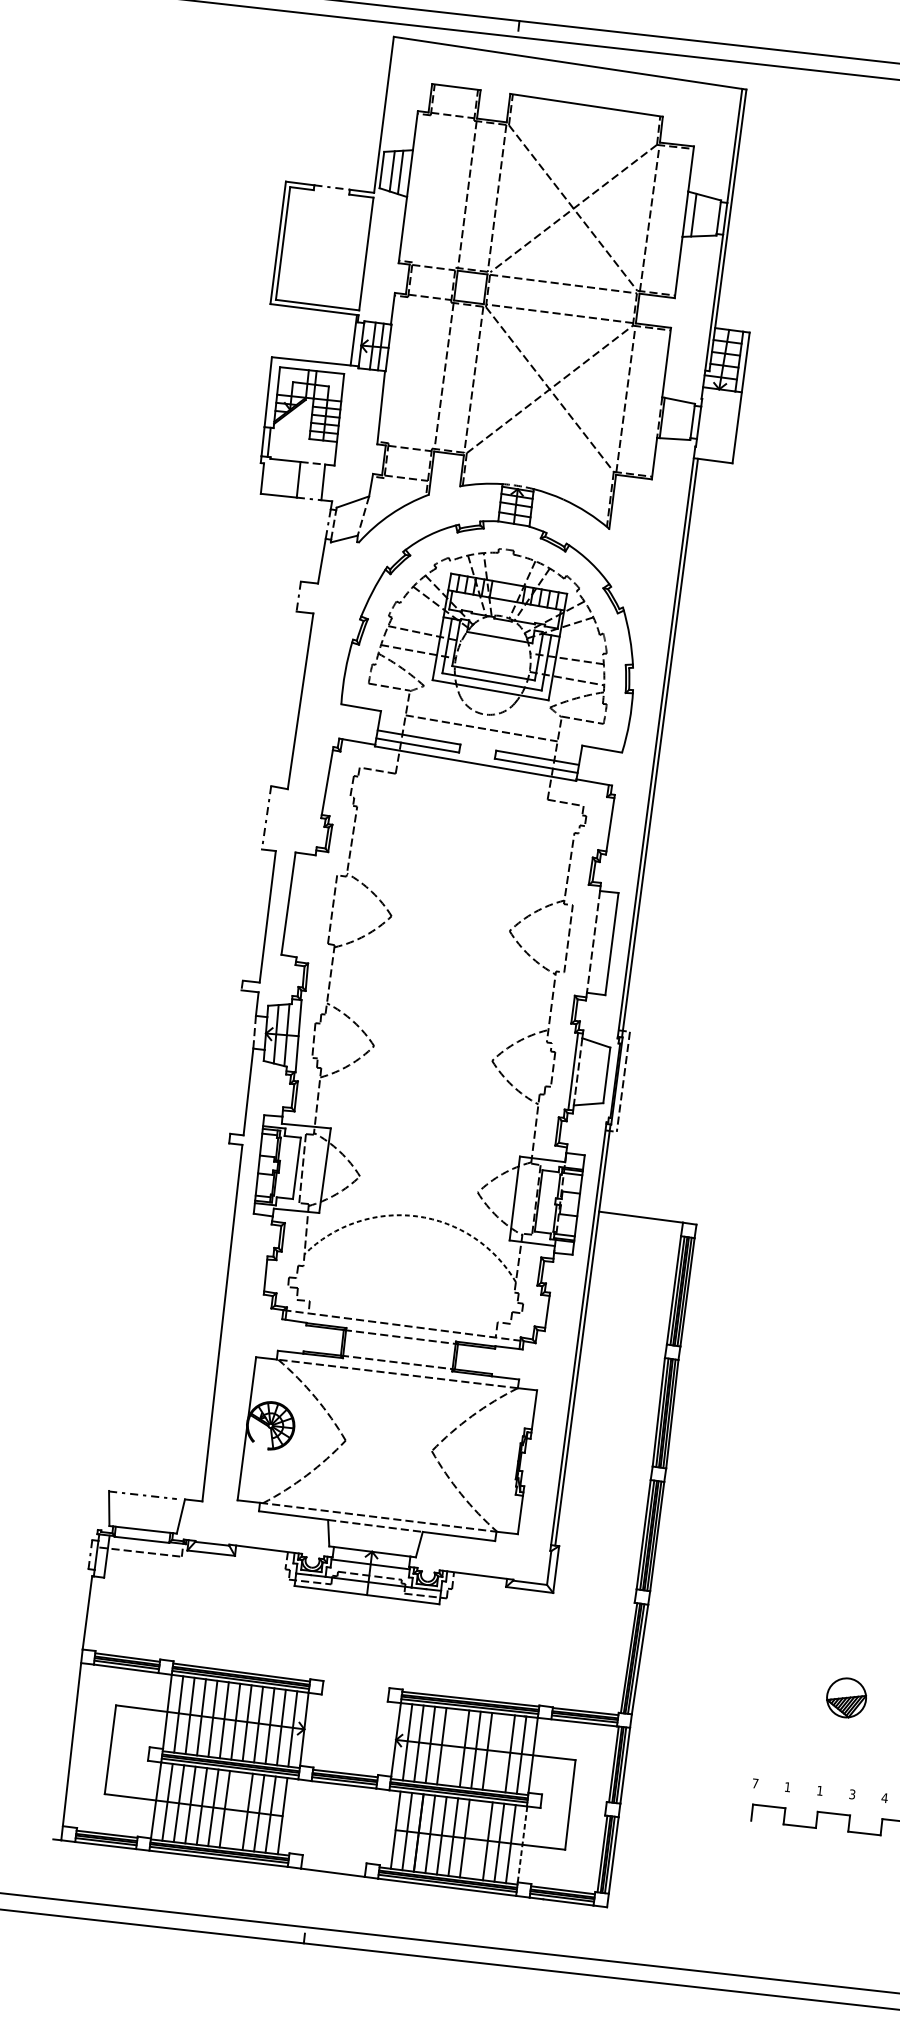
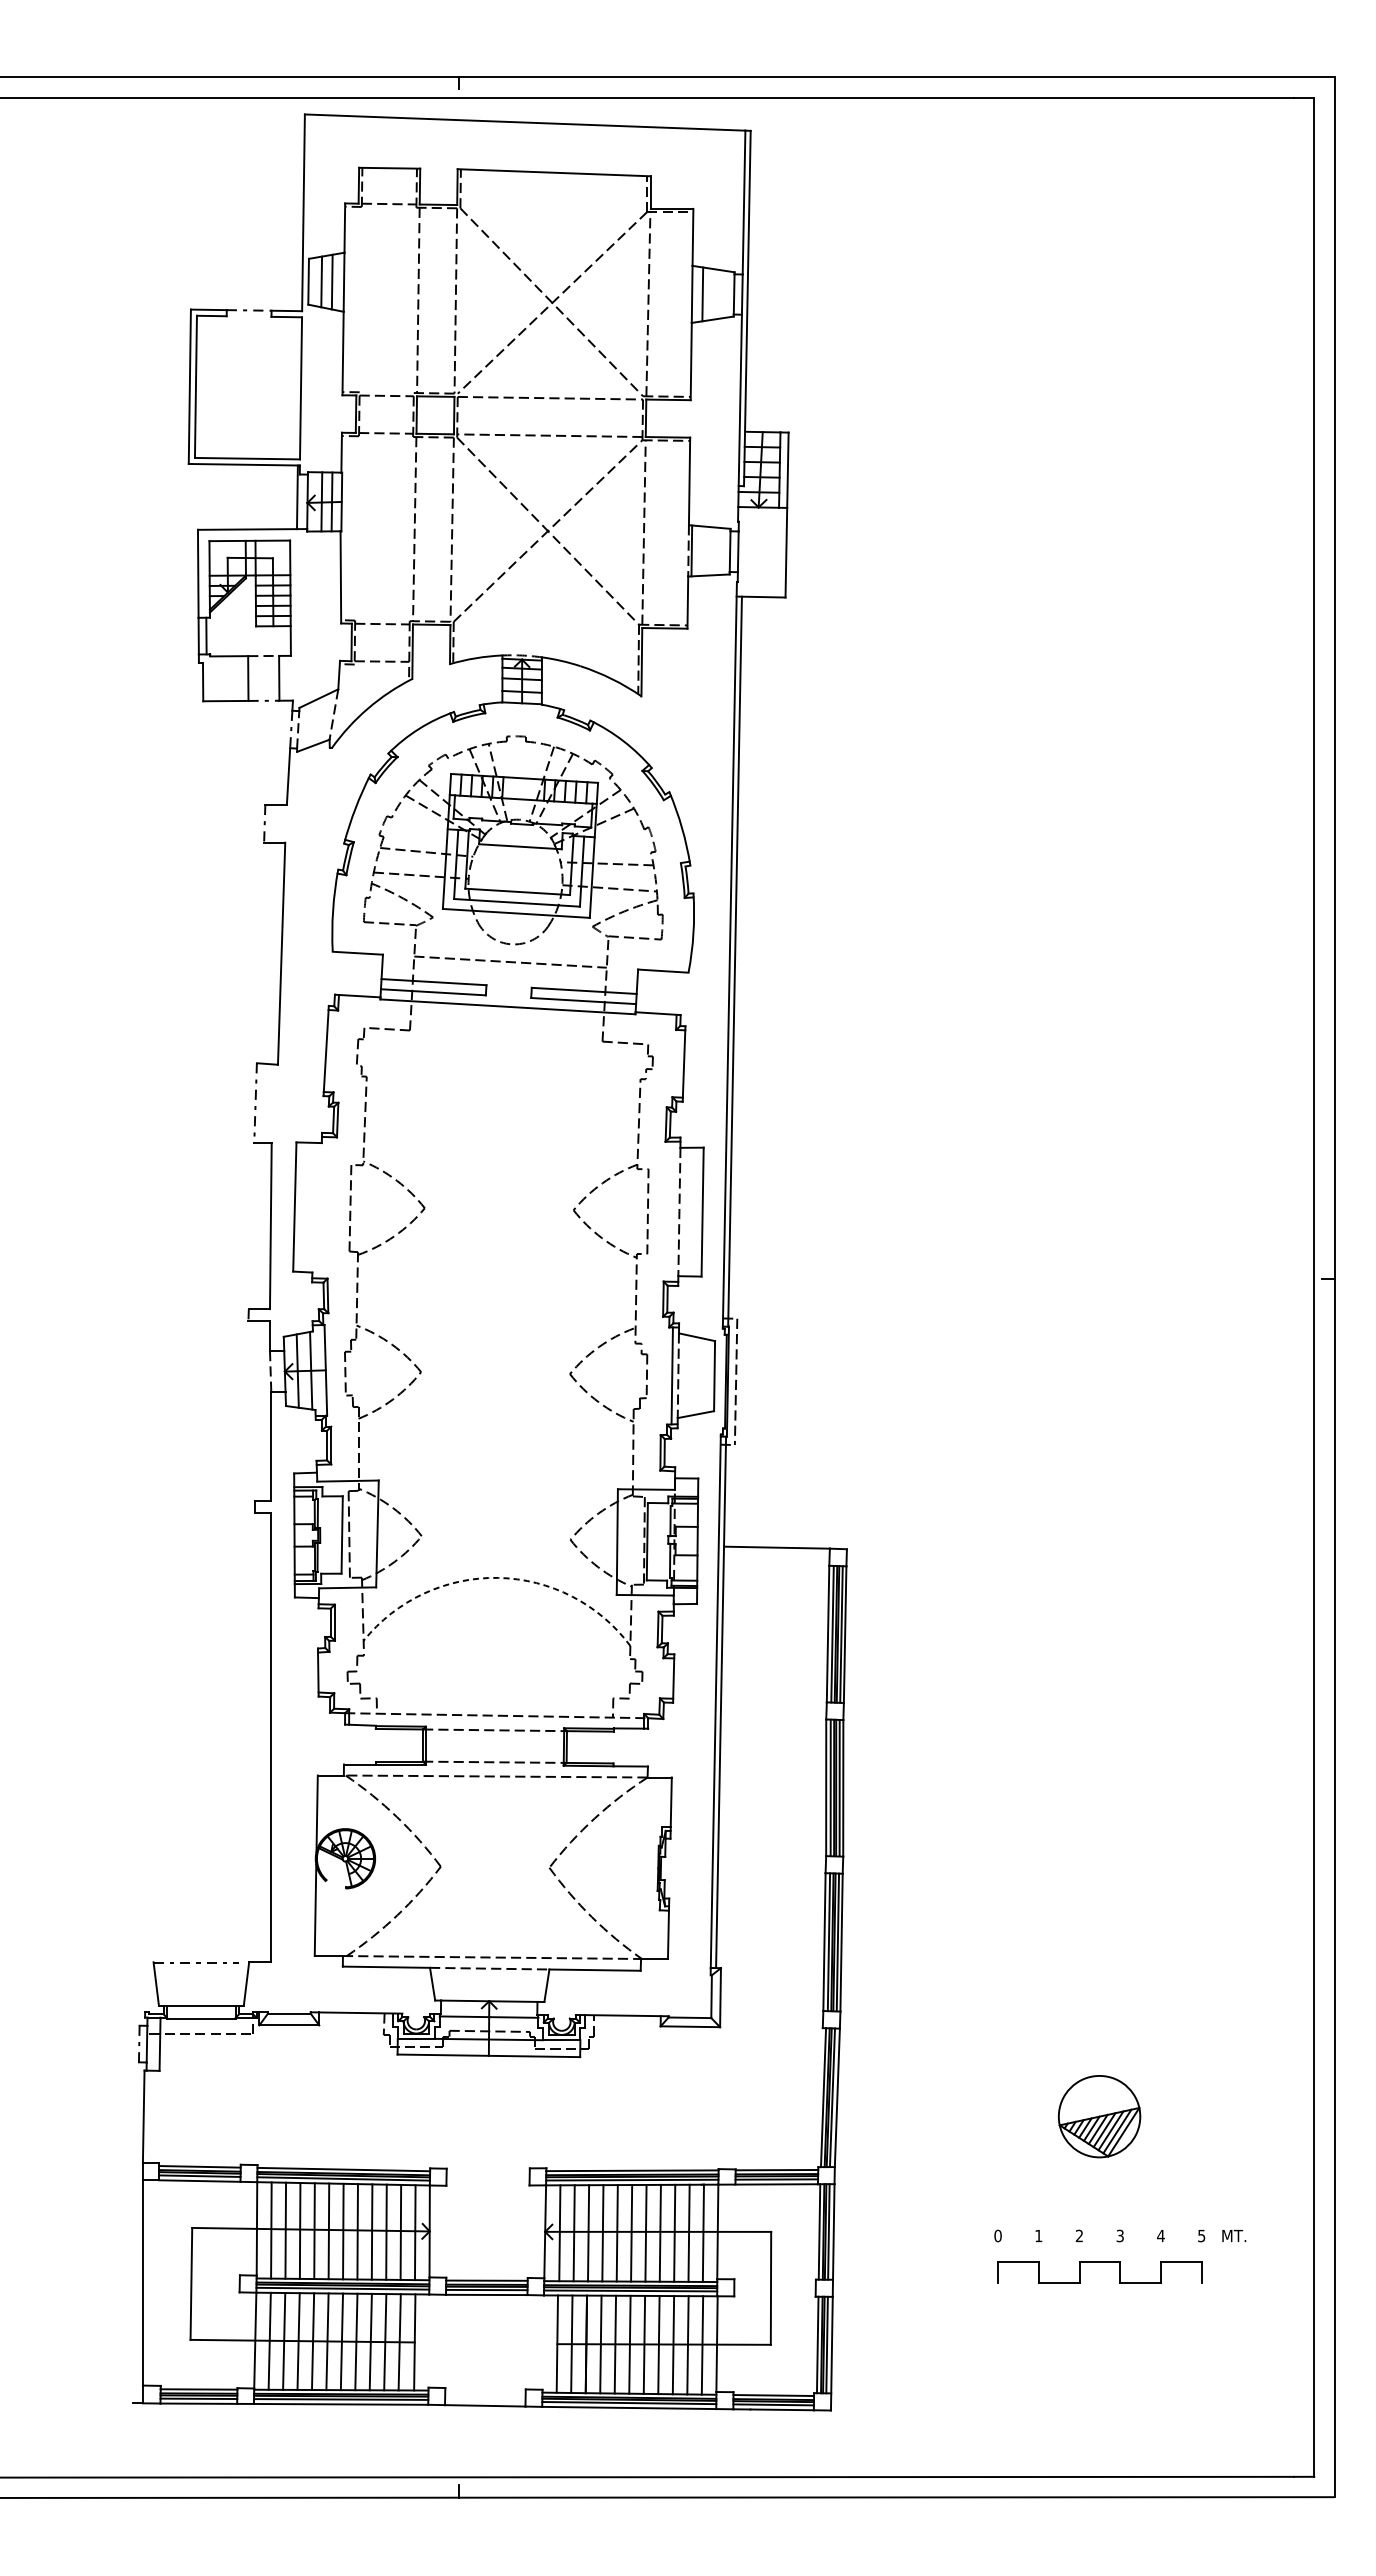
part: (846, 1697) -> (1099, 2116), size x1.67
line: (452, 1747) -> (616, 2233), added
line: (498, 1751) -> (674, 2232), added
text: (754, 1783) -> (997, 2235), 7 -> 0
text: (819, 1790) -> (1078, 2235), 1 -> 2
line: (236, 1810) -> (356, 2341), added
line: (475, 1840) -> (658, 2345), added
line: (522, 1844) -> (717, 2344), dashed -> solid

